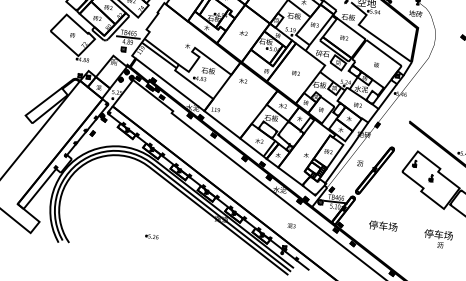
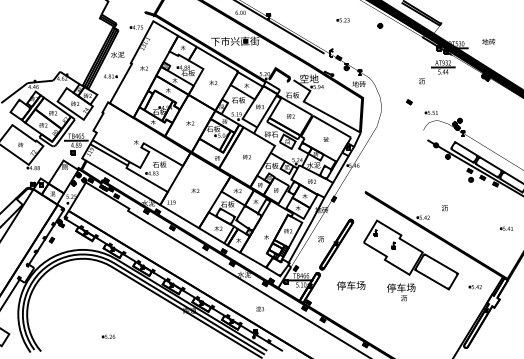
text: (243, 80) -> (195, 190), moved
text: (382, 225) -> (350, 285), moved
part: (151, 236) -> (108, 336), moved
text: (438, 239) -> (401, 292), moved

